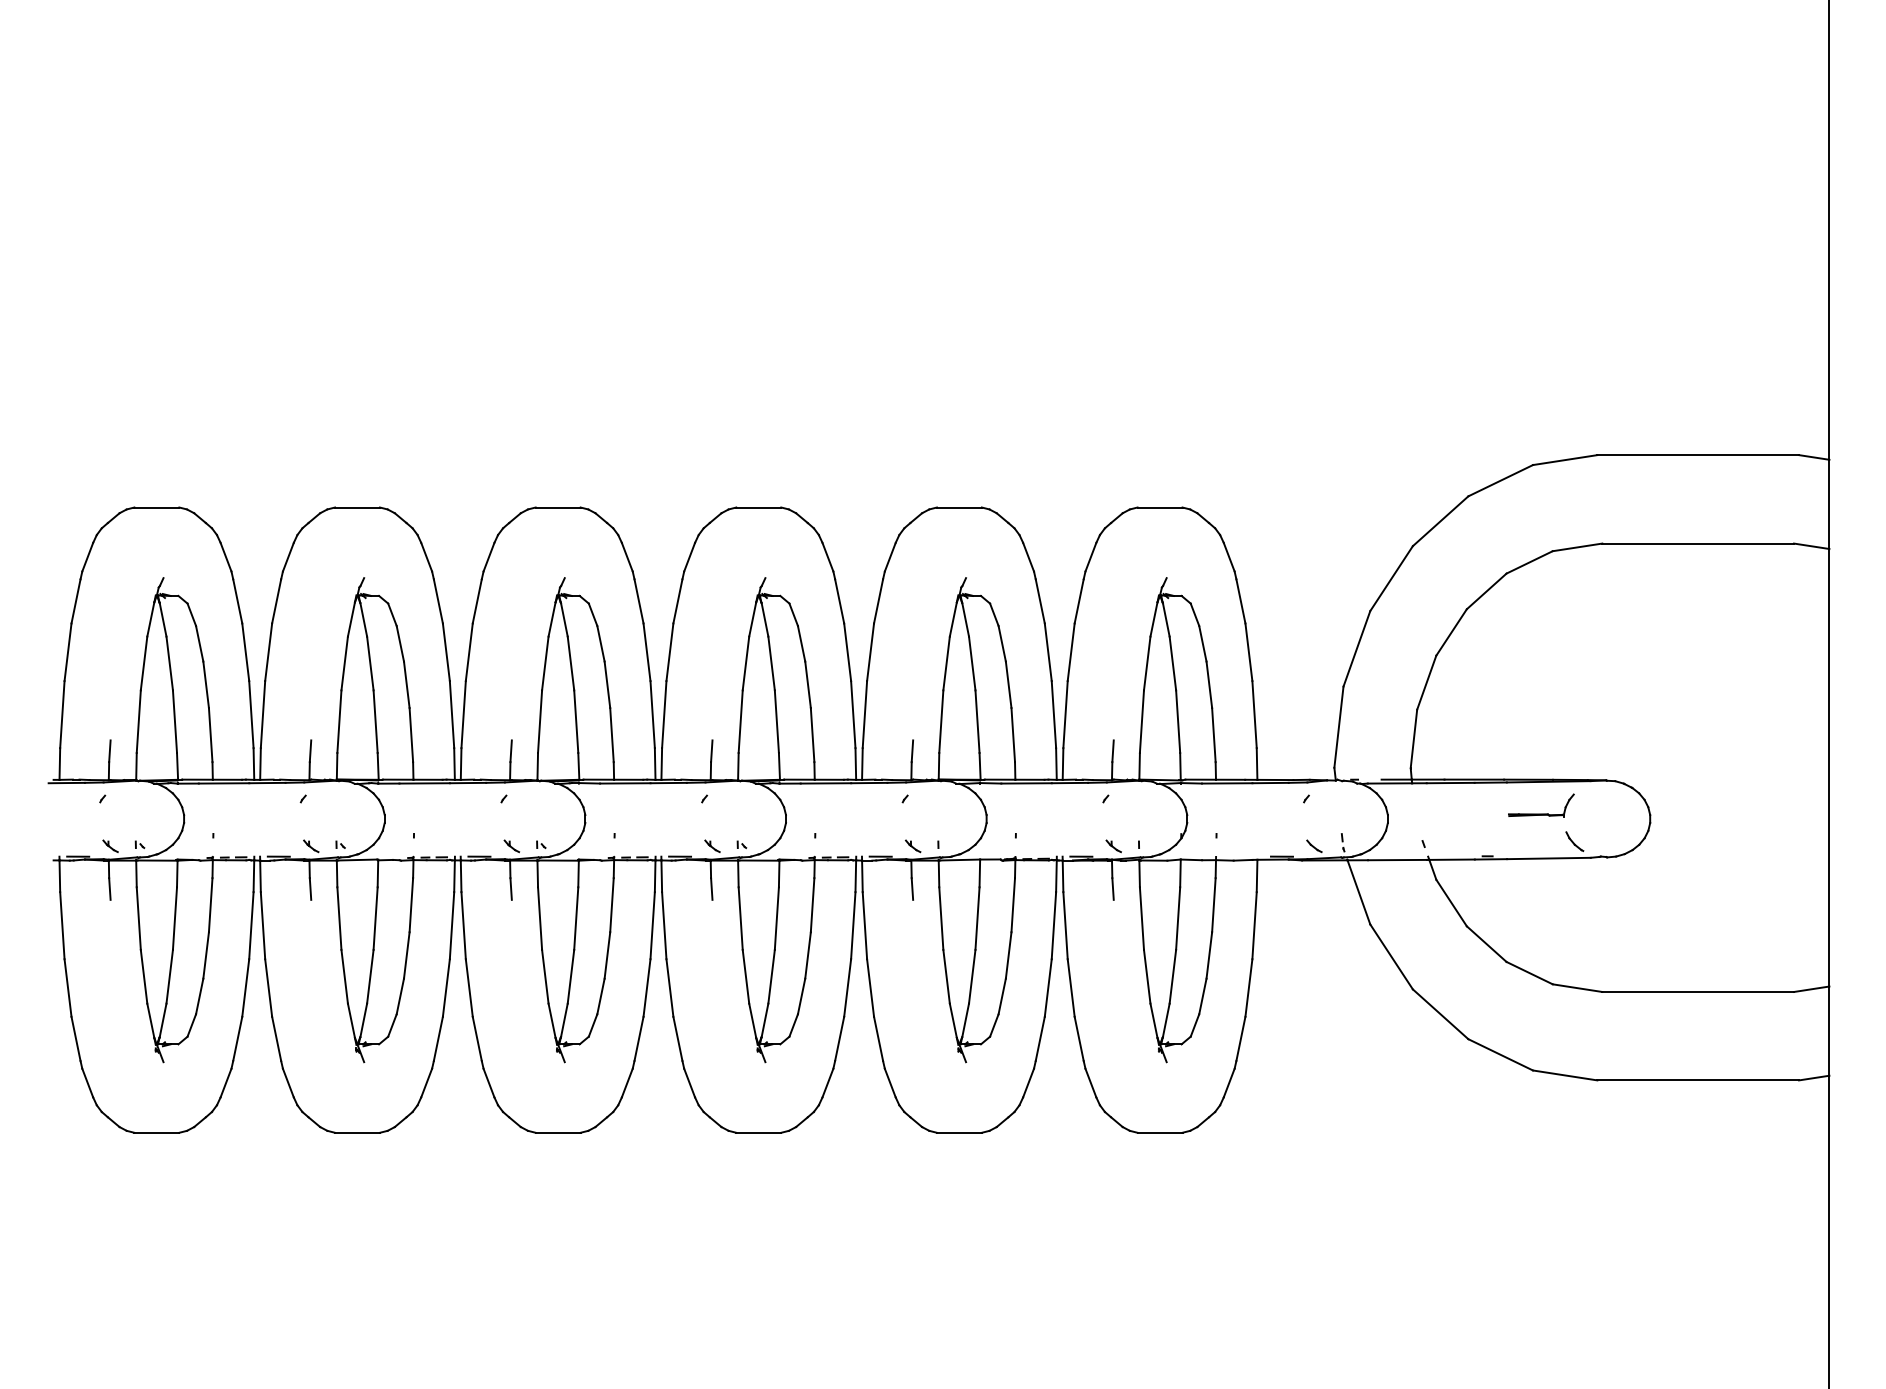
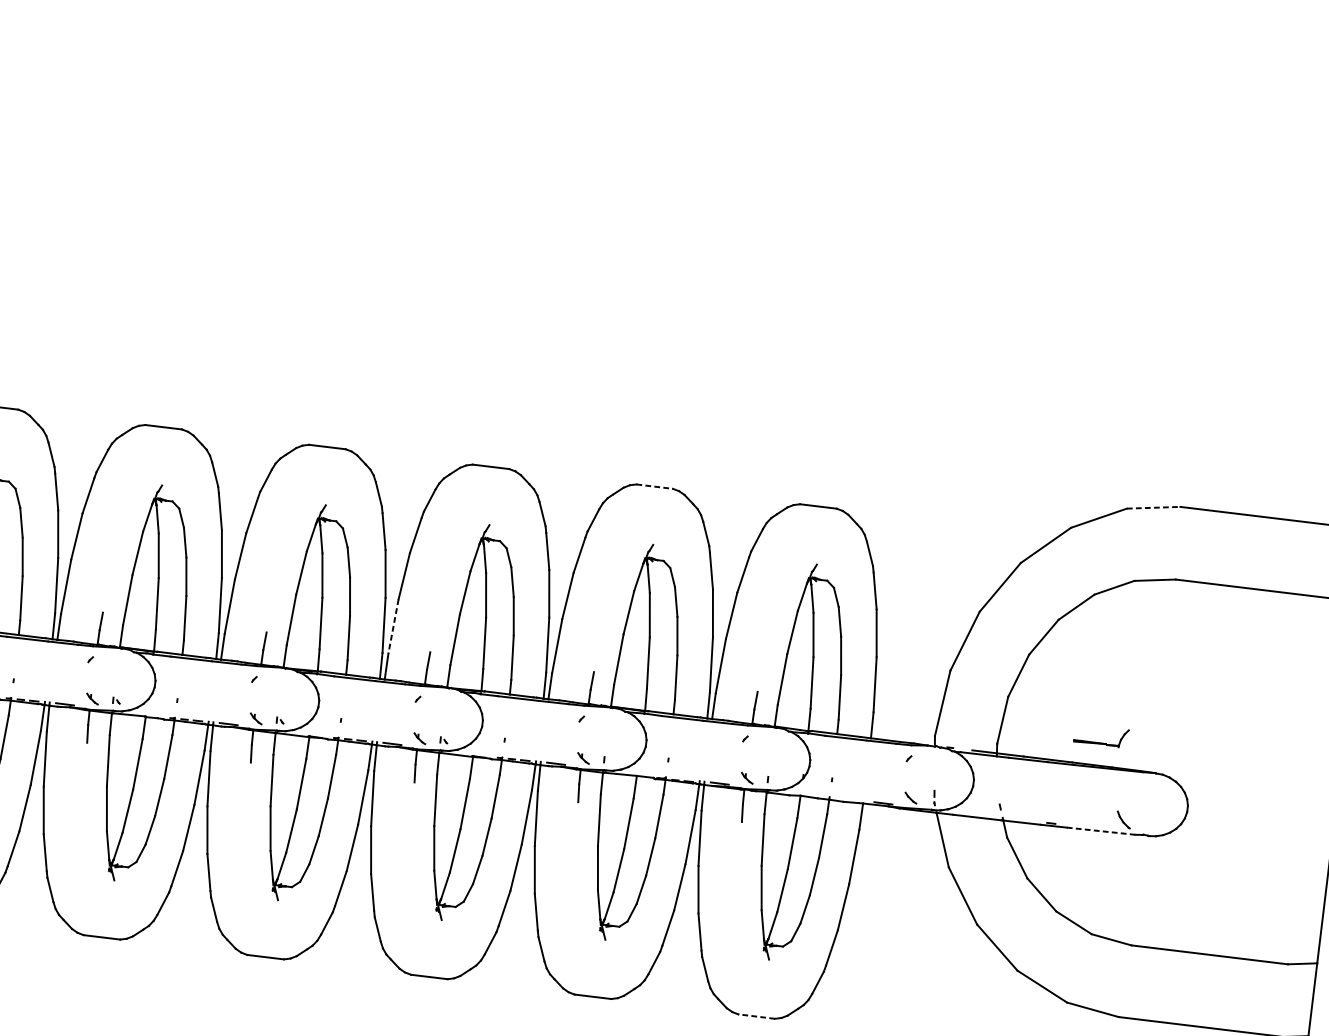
line: (1565, 460) -> (1153, 508), solid -> dashed
line: (959, 507) -> (654, 486), solid -> dashed
line: (664, 714) -> (393, 626), solid -> dashed
part: (1541, 813) -> (1100, 742), moved
line: (1548, 858) -> (1100, 831), solid -> dashed
line: (1159, 1132) -> (756, 1016), solid -> dashed

